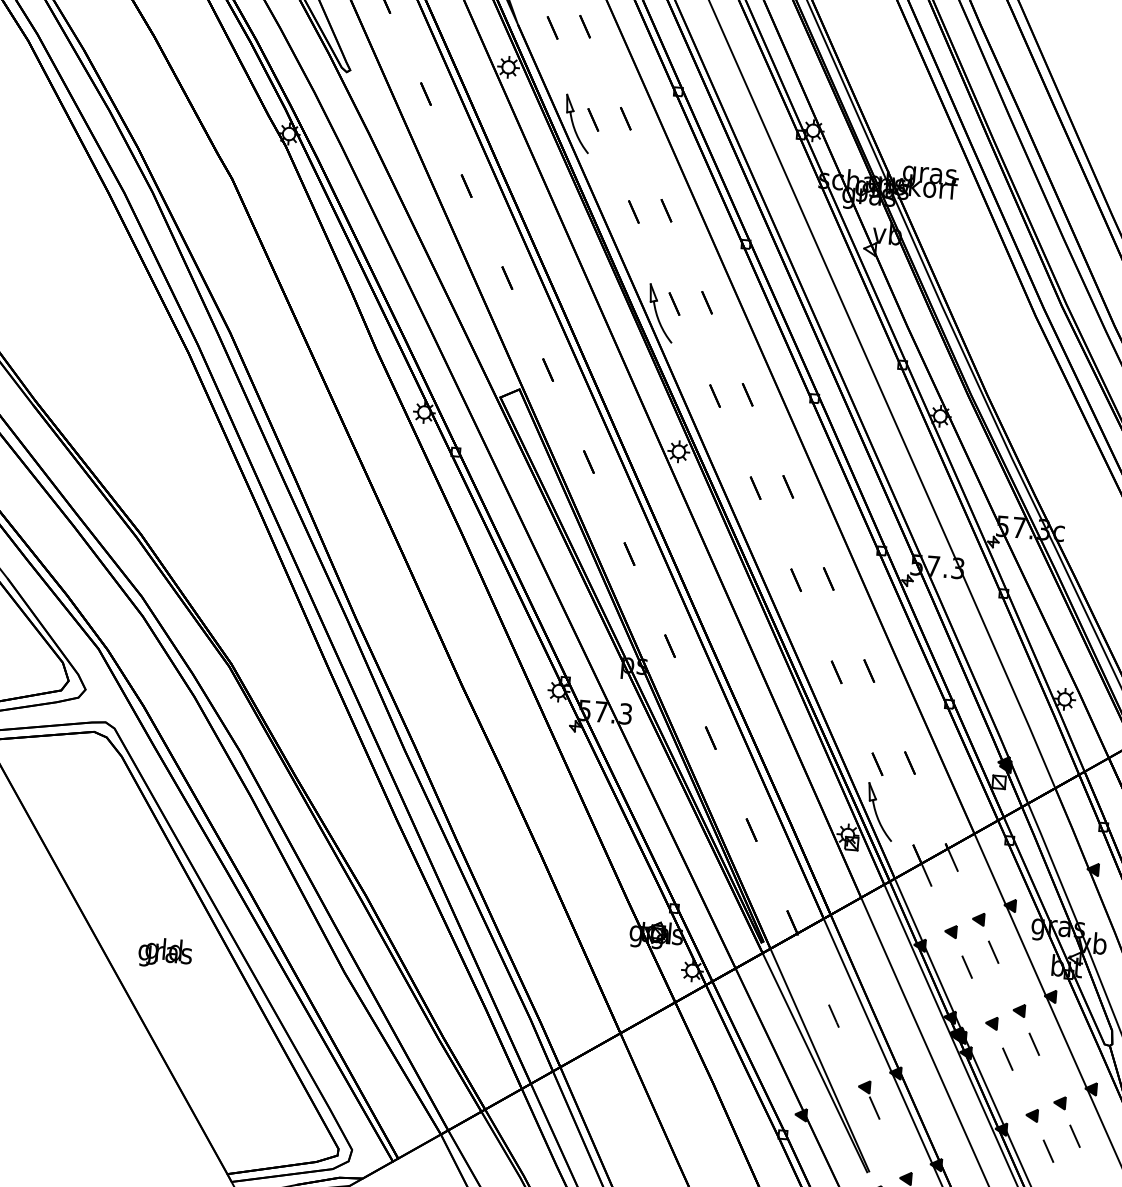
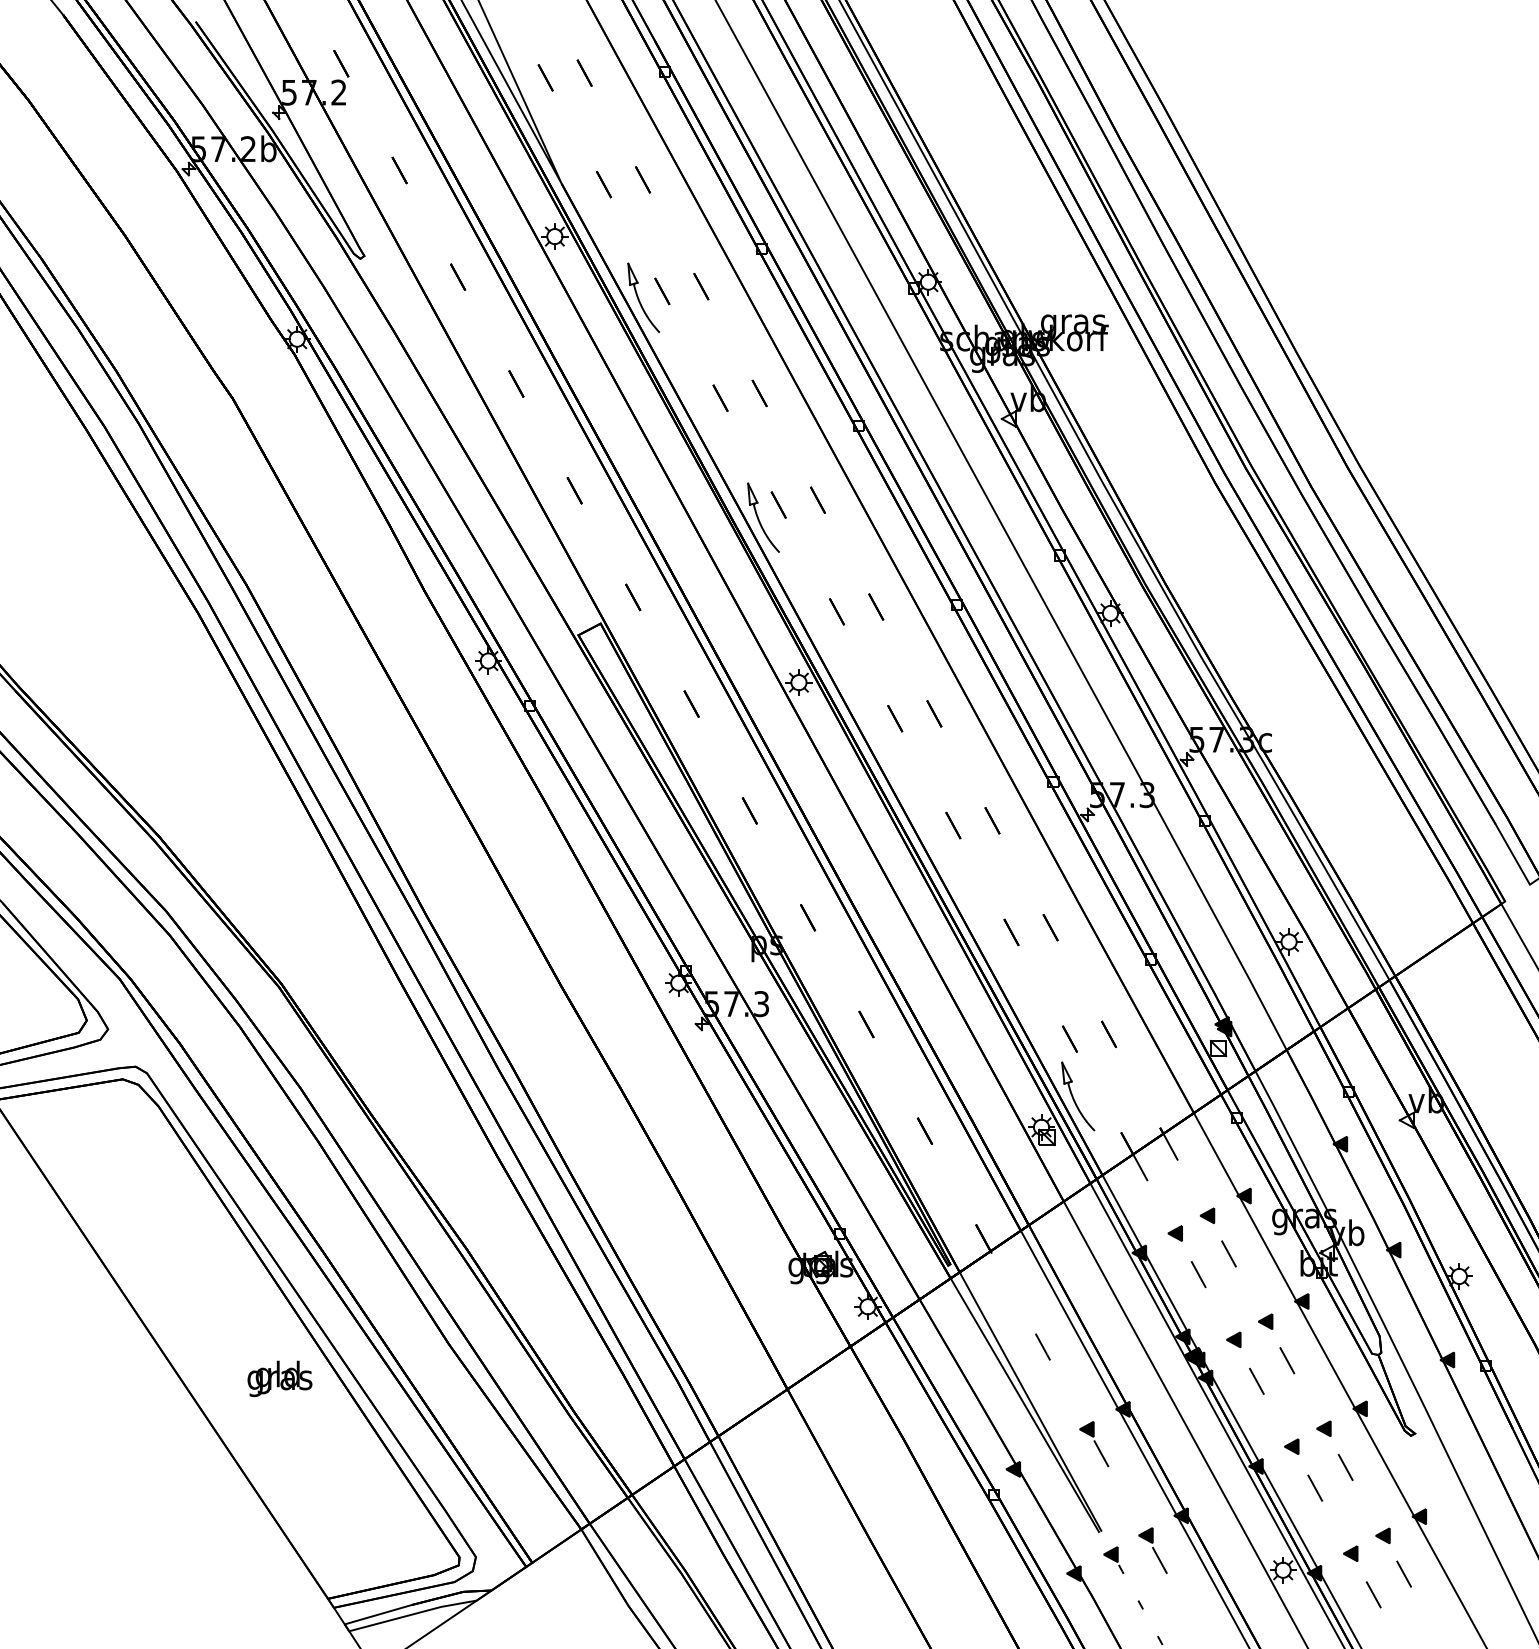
text: (165, 952) -> (279, 1378), moved

